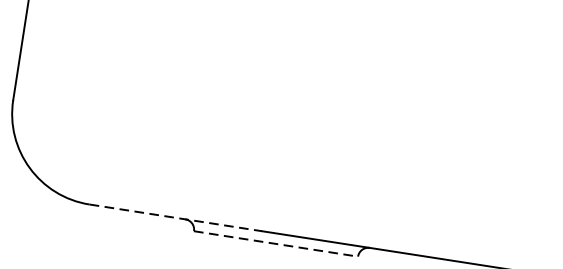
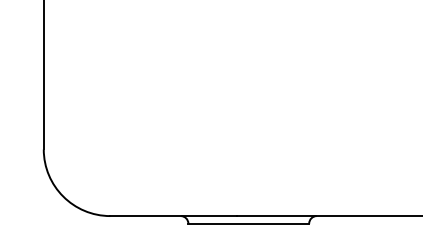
line: (176, 218) -> (174, 216), dashed -> solid
line: (277, 243) -> (249, 223), dashed -> solid

